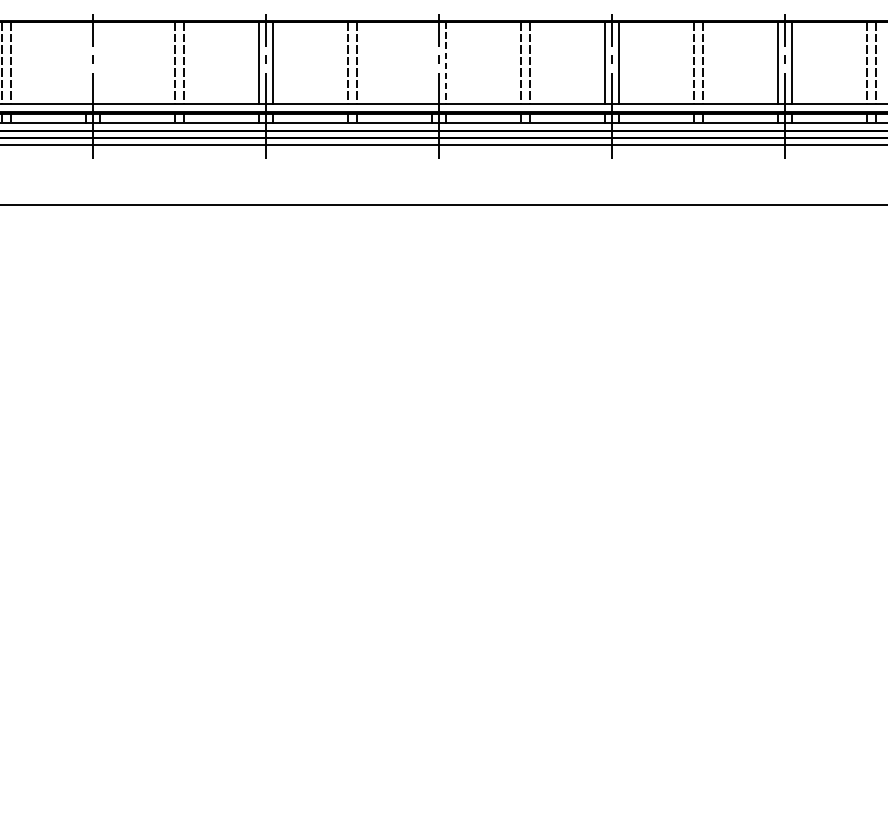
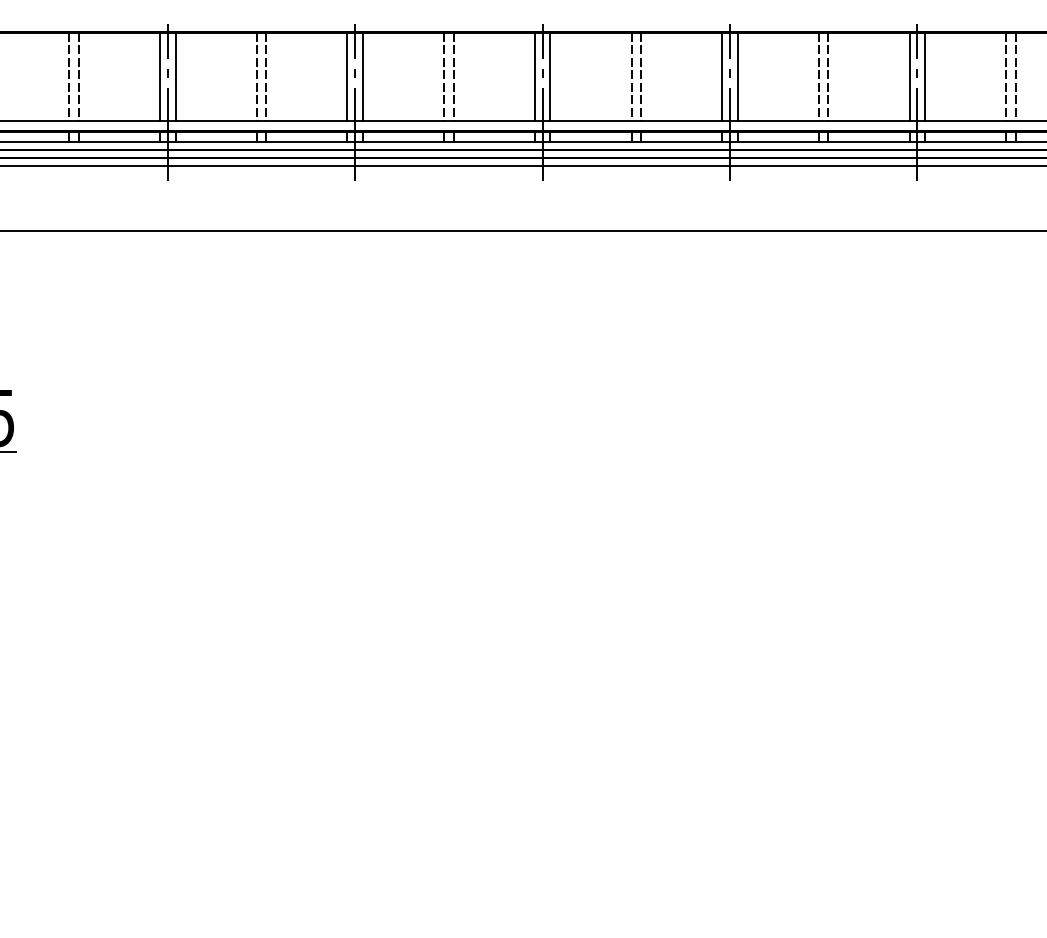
line: (85, 62) -> (159, 76), added
line: (100, 62) -> (175, 76), added
line: (431, 62) -> (534, 76), added
line: (446, 63) -> (550, 77), dashed -> solid

